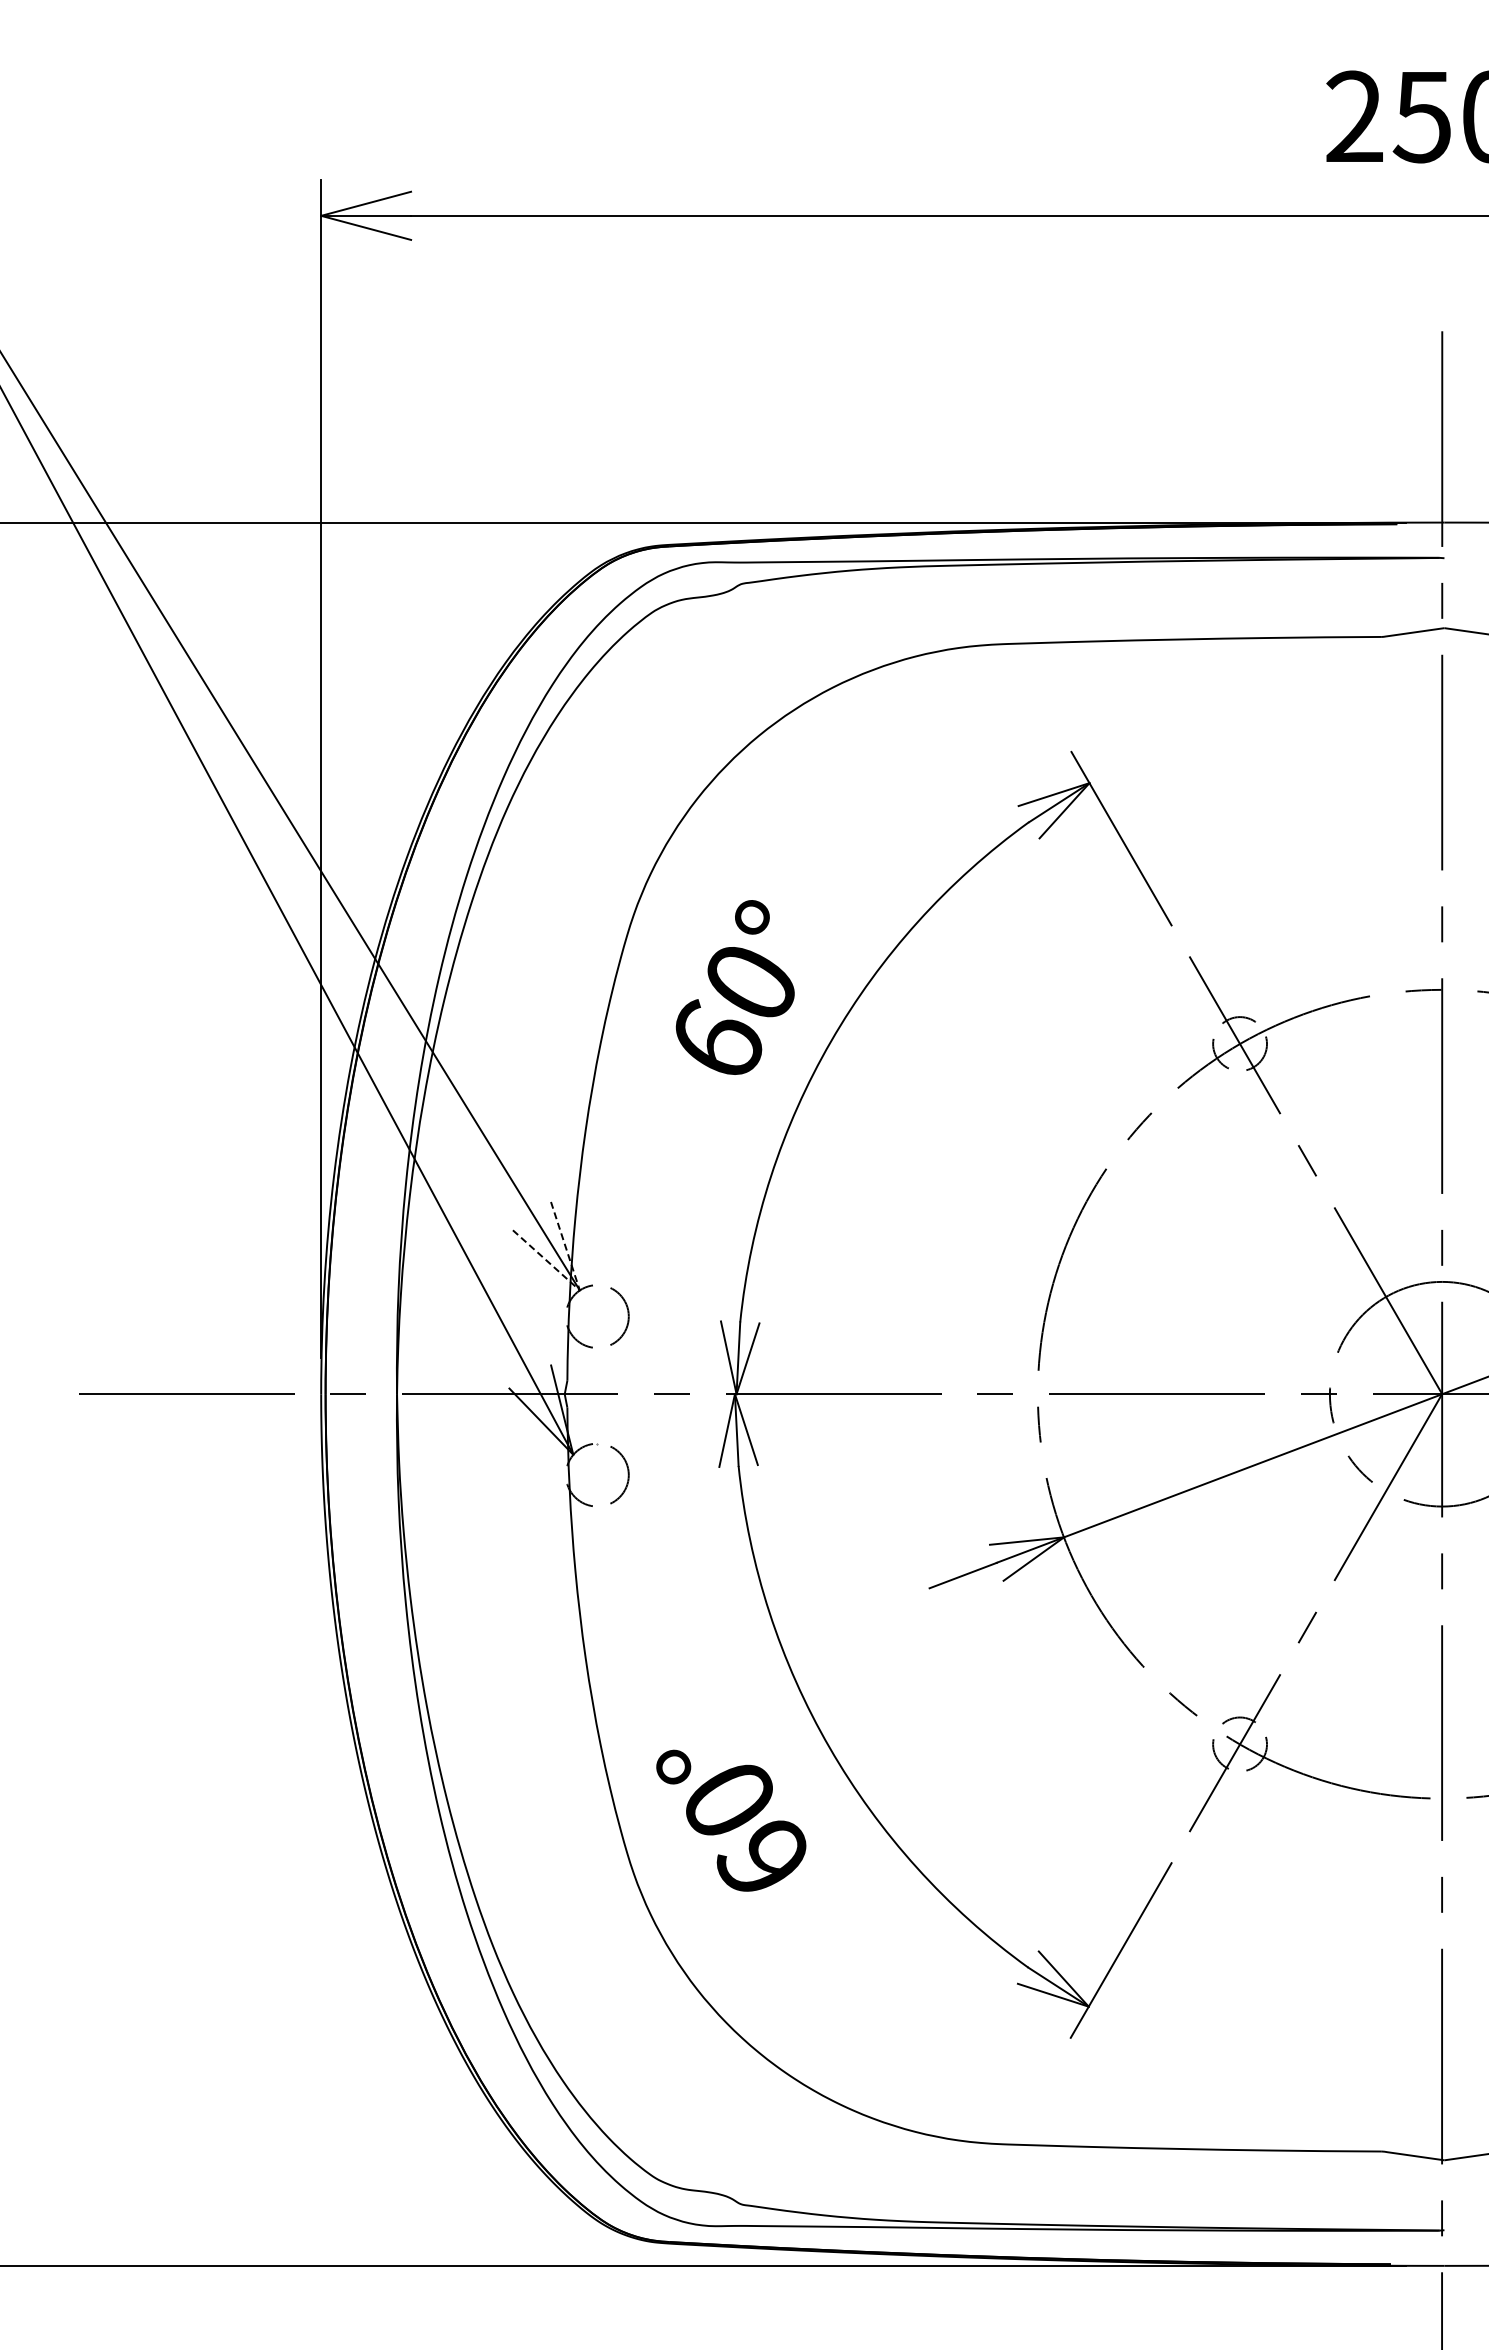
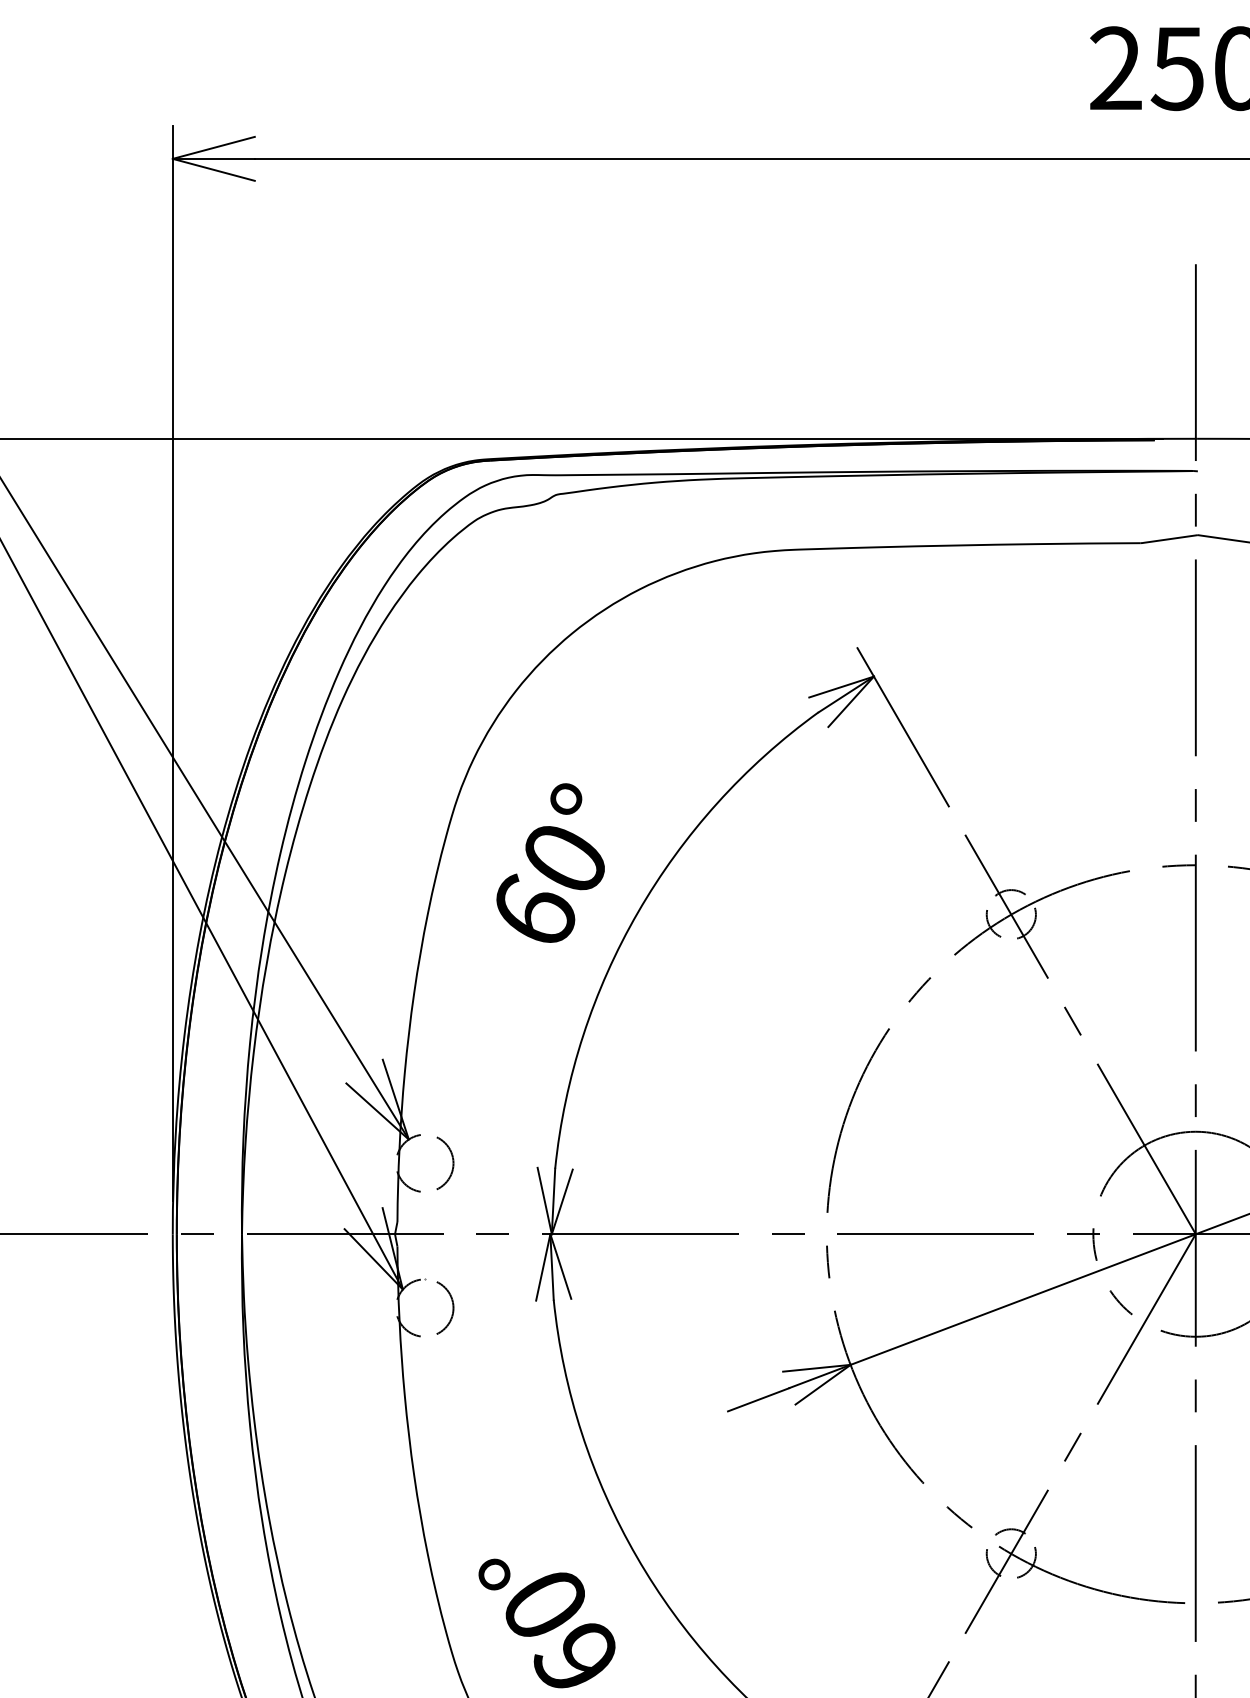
line: (579, 1290) -> (408, 1139), dashed -> solid

